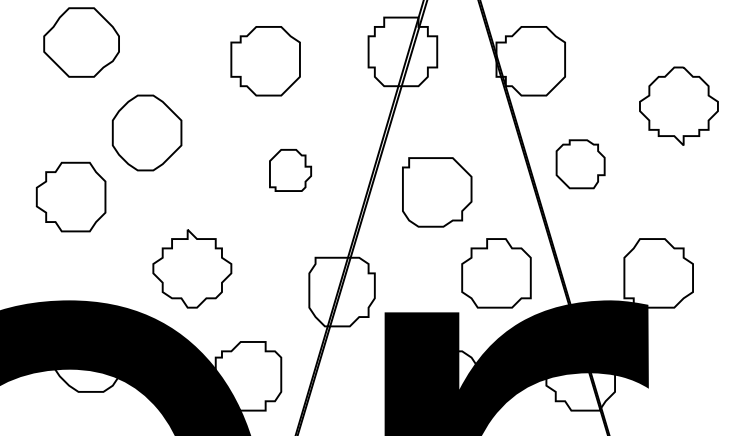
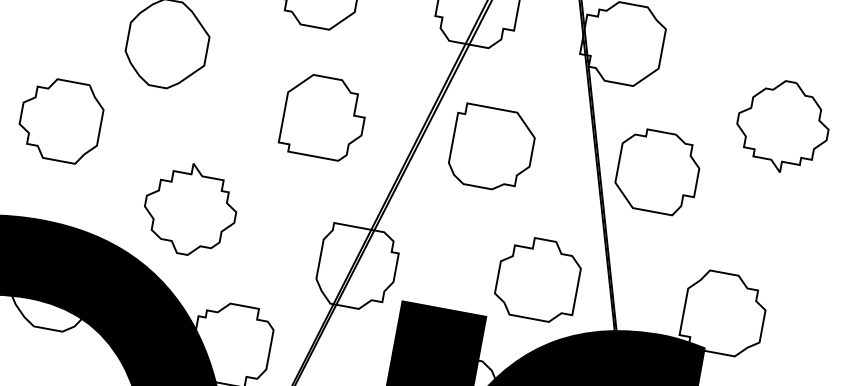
part: (580, 164) -> (657, 172), size x1.43
part: (290, 170) -> (323, 117), size x1.67
part: (437, 192) -> (492, 148), moved
part: (70, 196) -> (60, 119), moved

